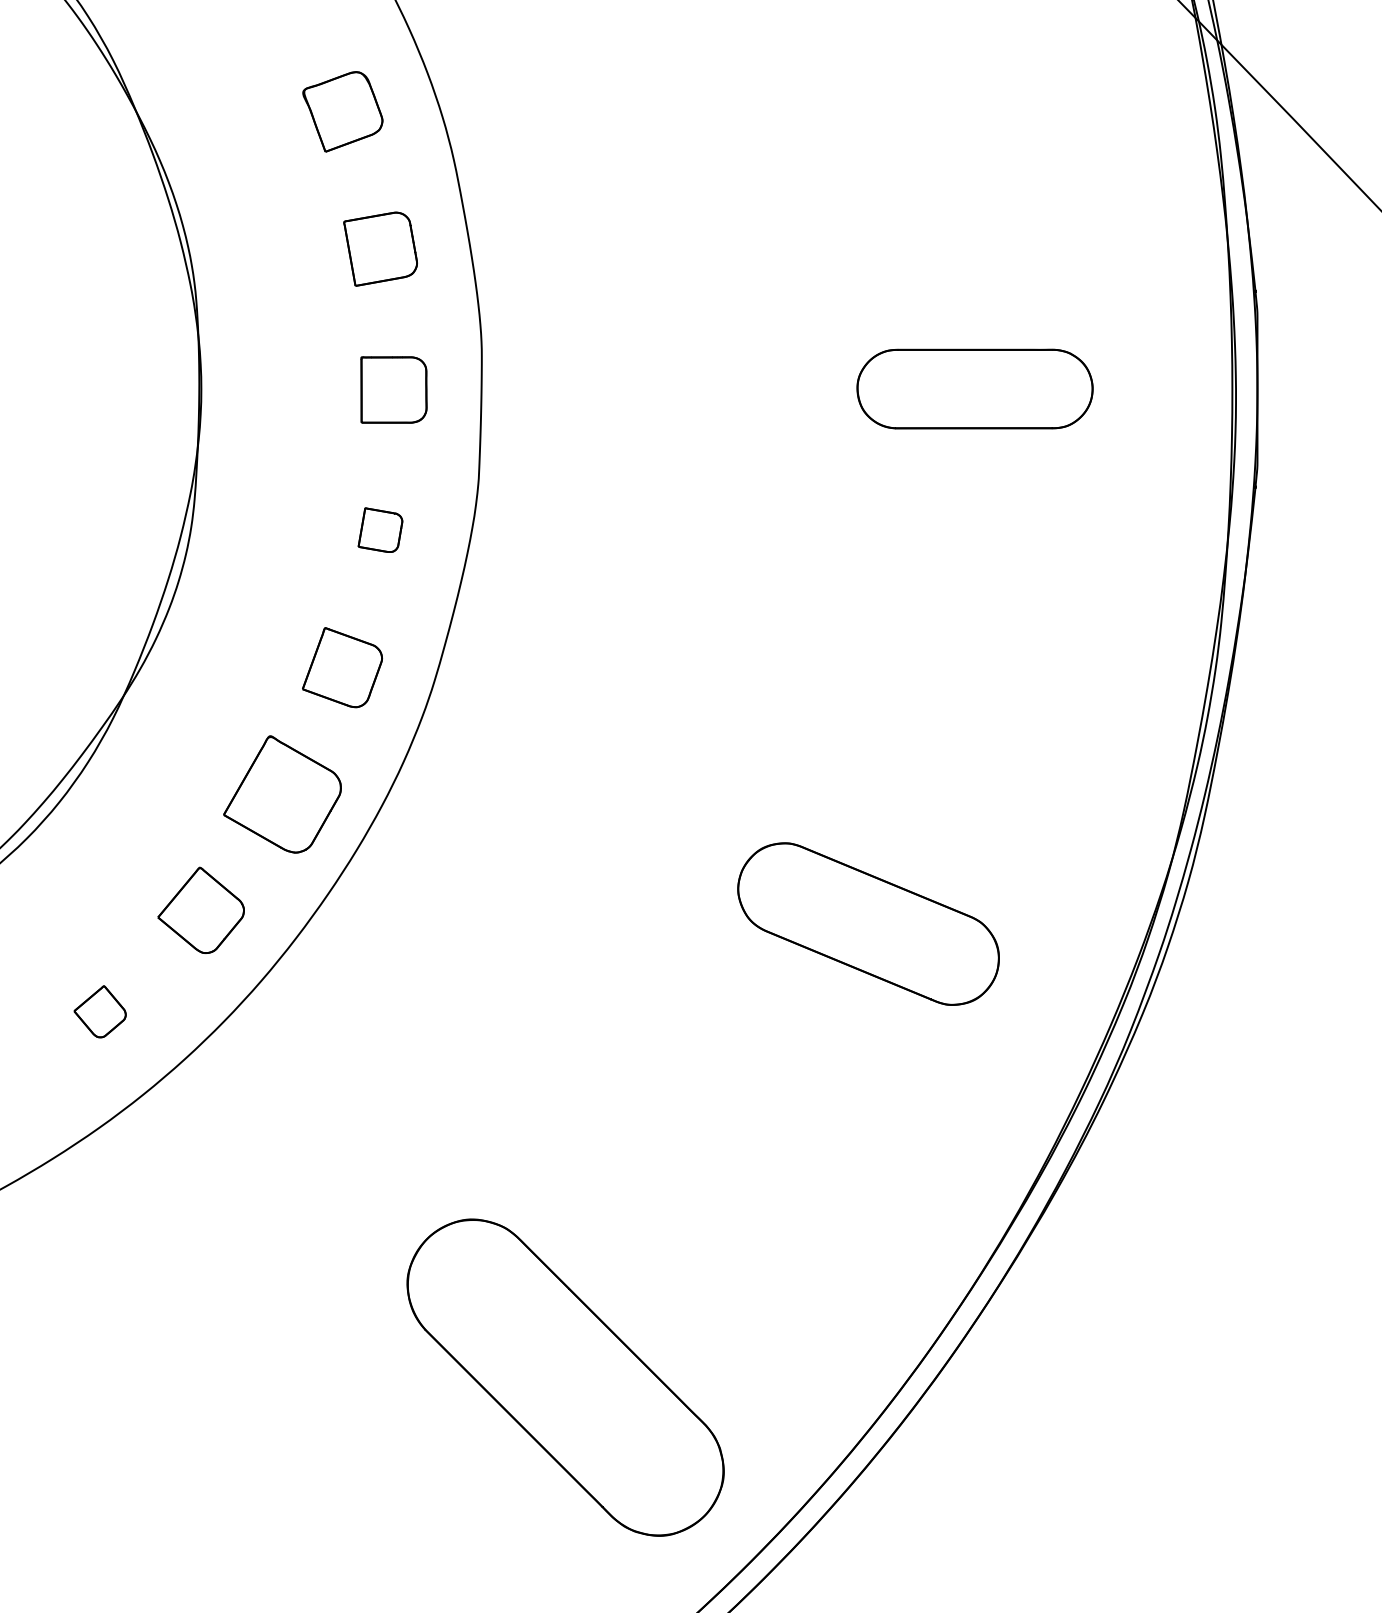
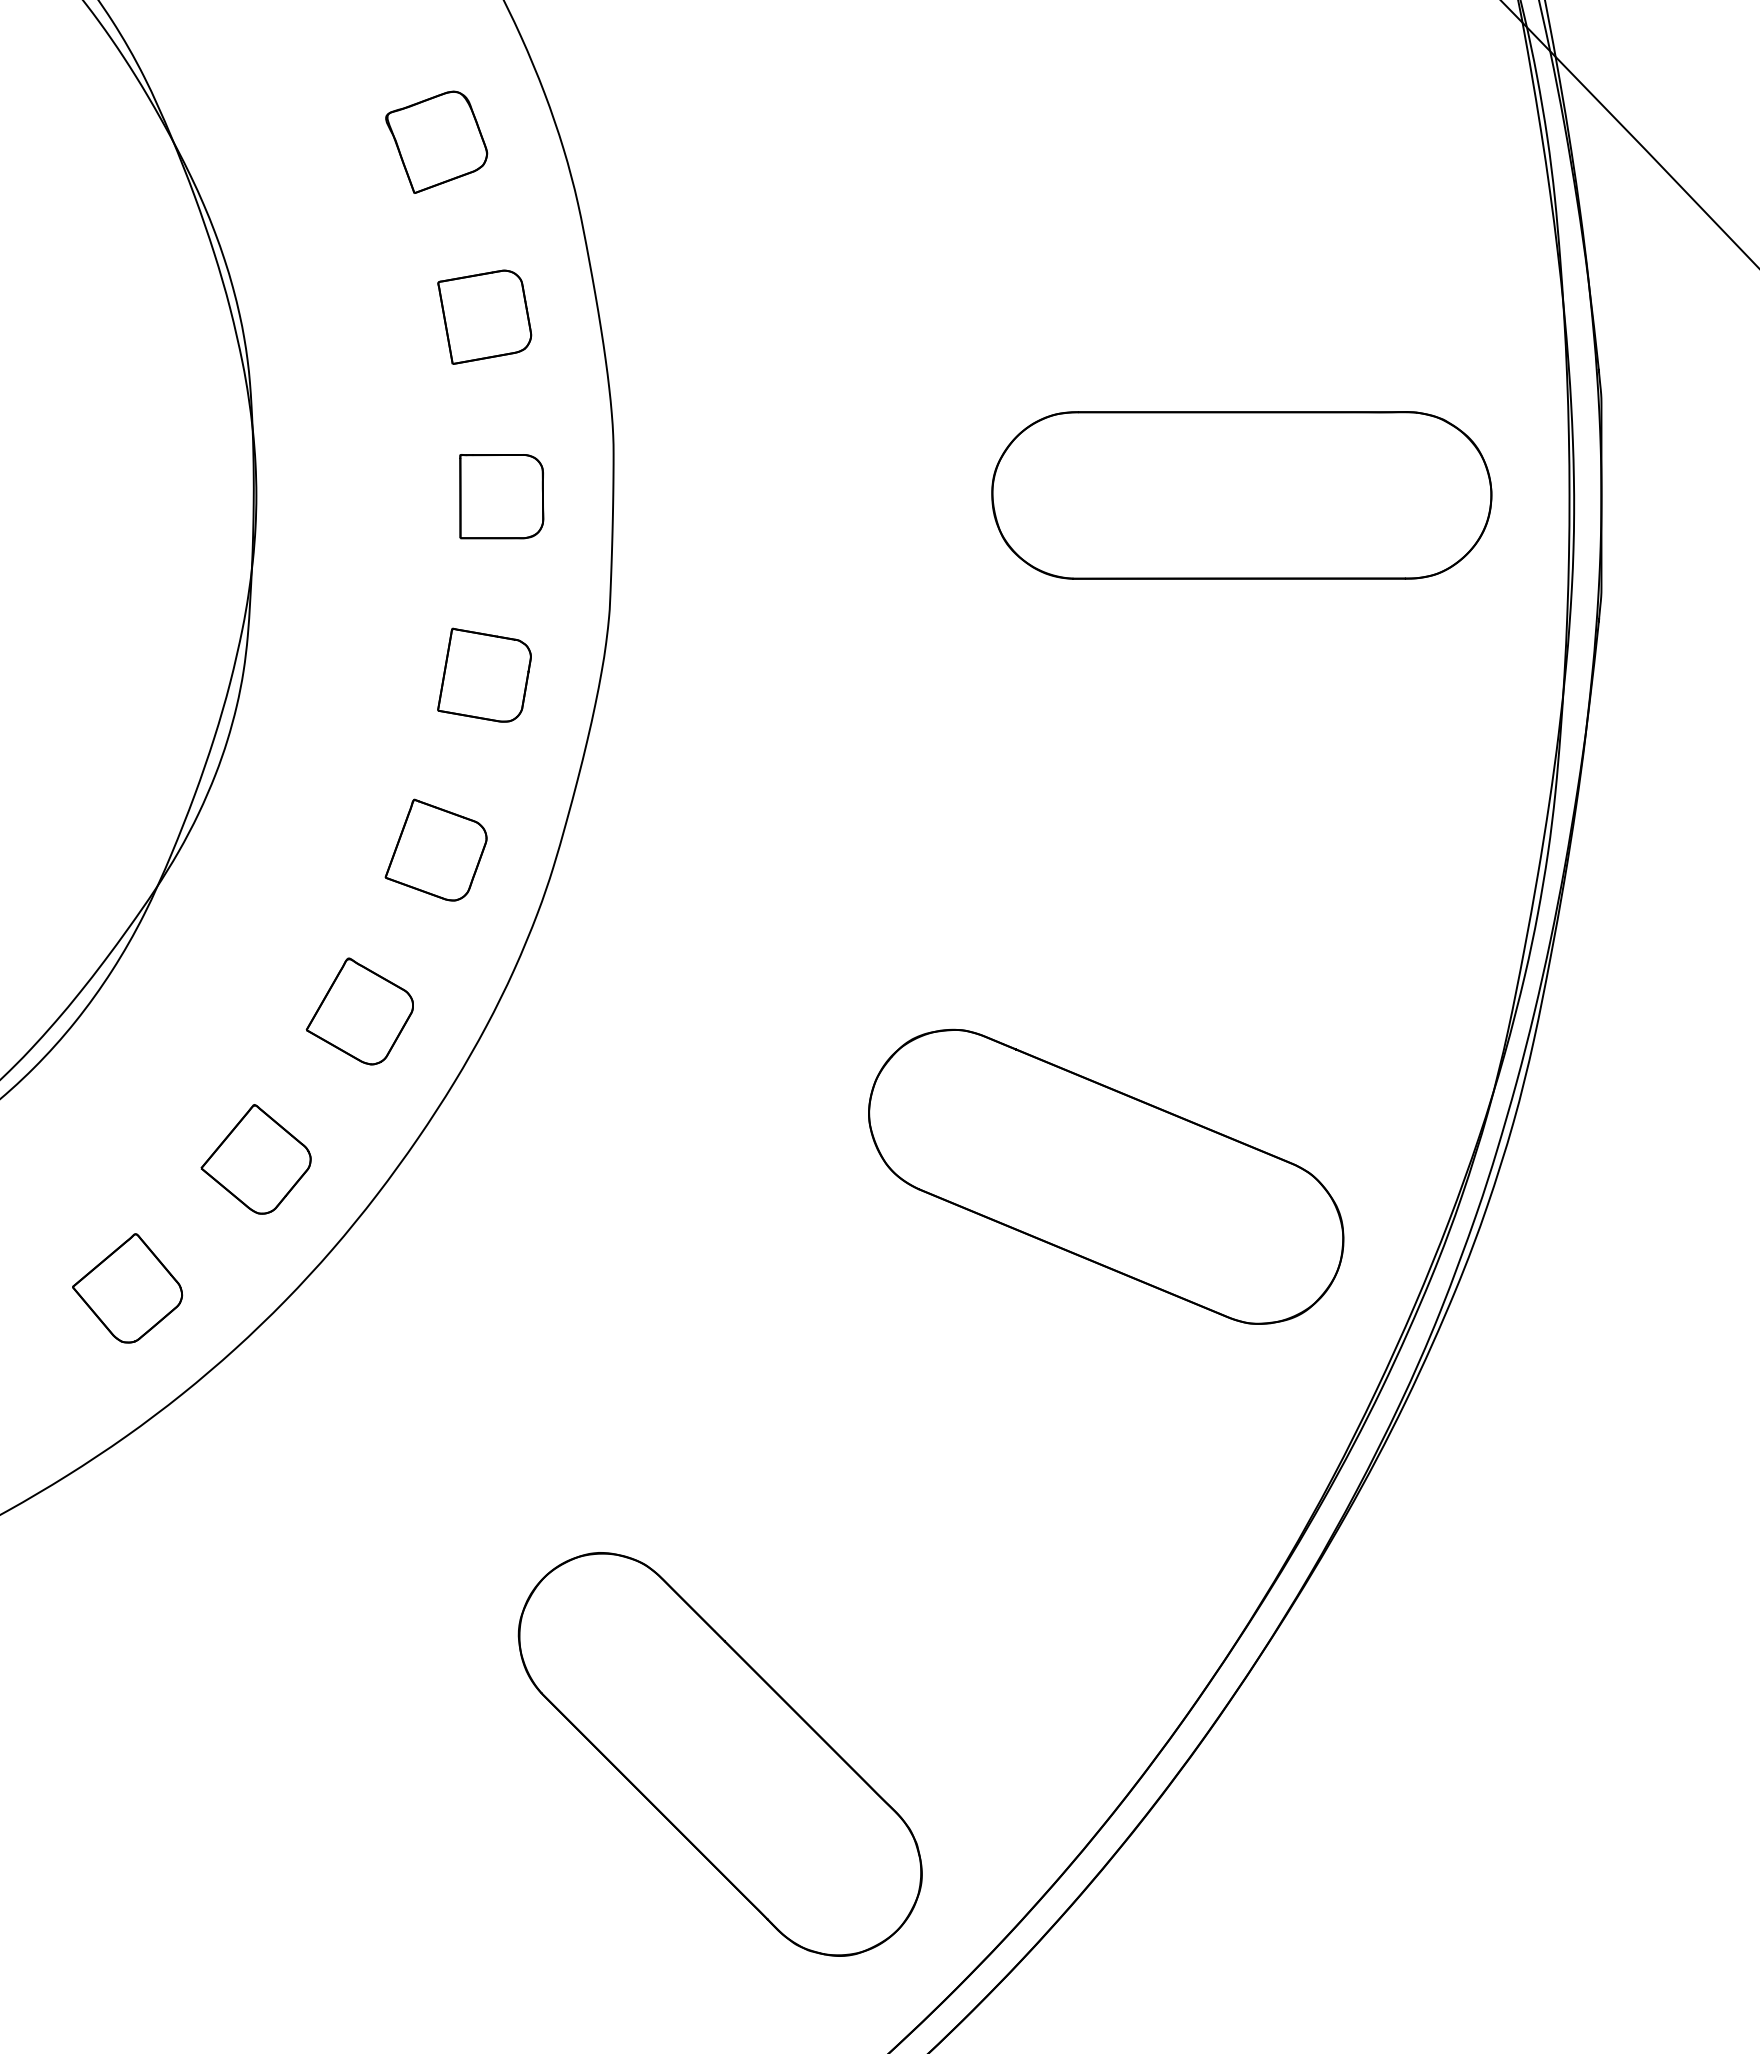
part: (974, 388) -> (1241, 494), size x1.67
part: (380, 529) -> (484, 674), size x1.67
part: (282, 793) -> (359, 1010), size x0.71
part: (868, 923) -> (1106, 1176), size x1.43
part: (99, 1011) -> (126, 1288), size x1.67

